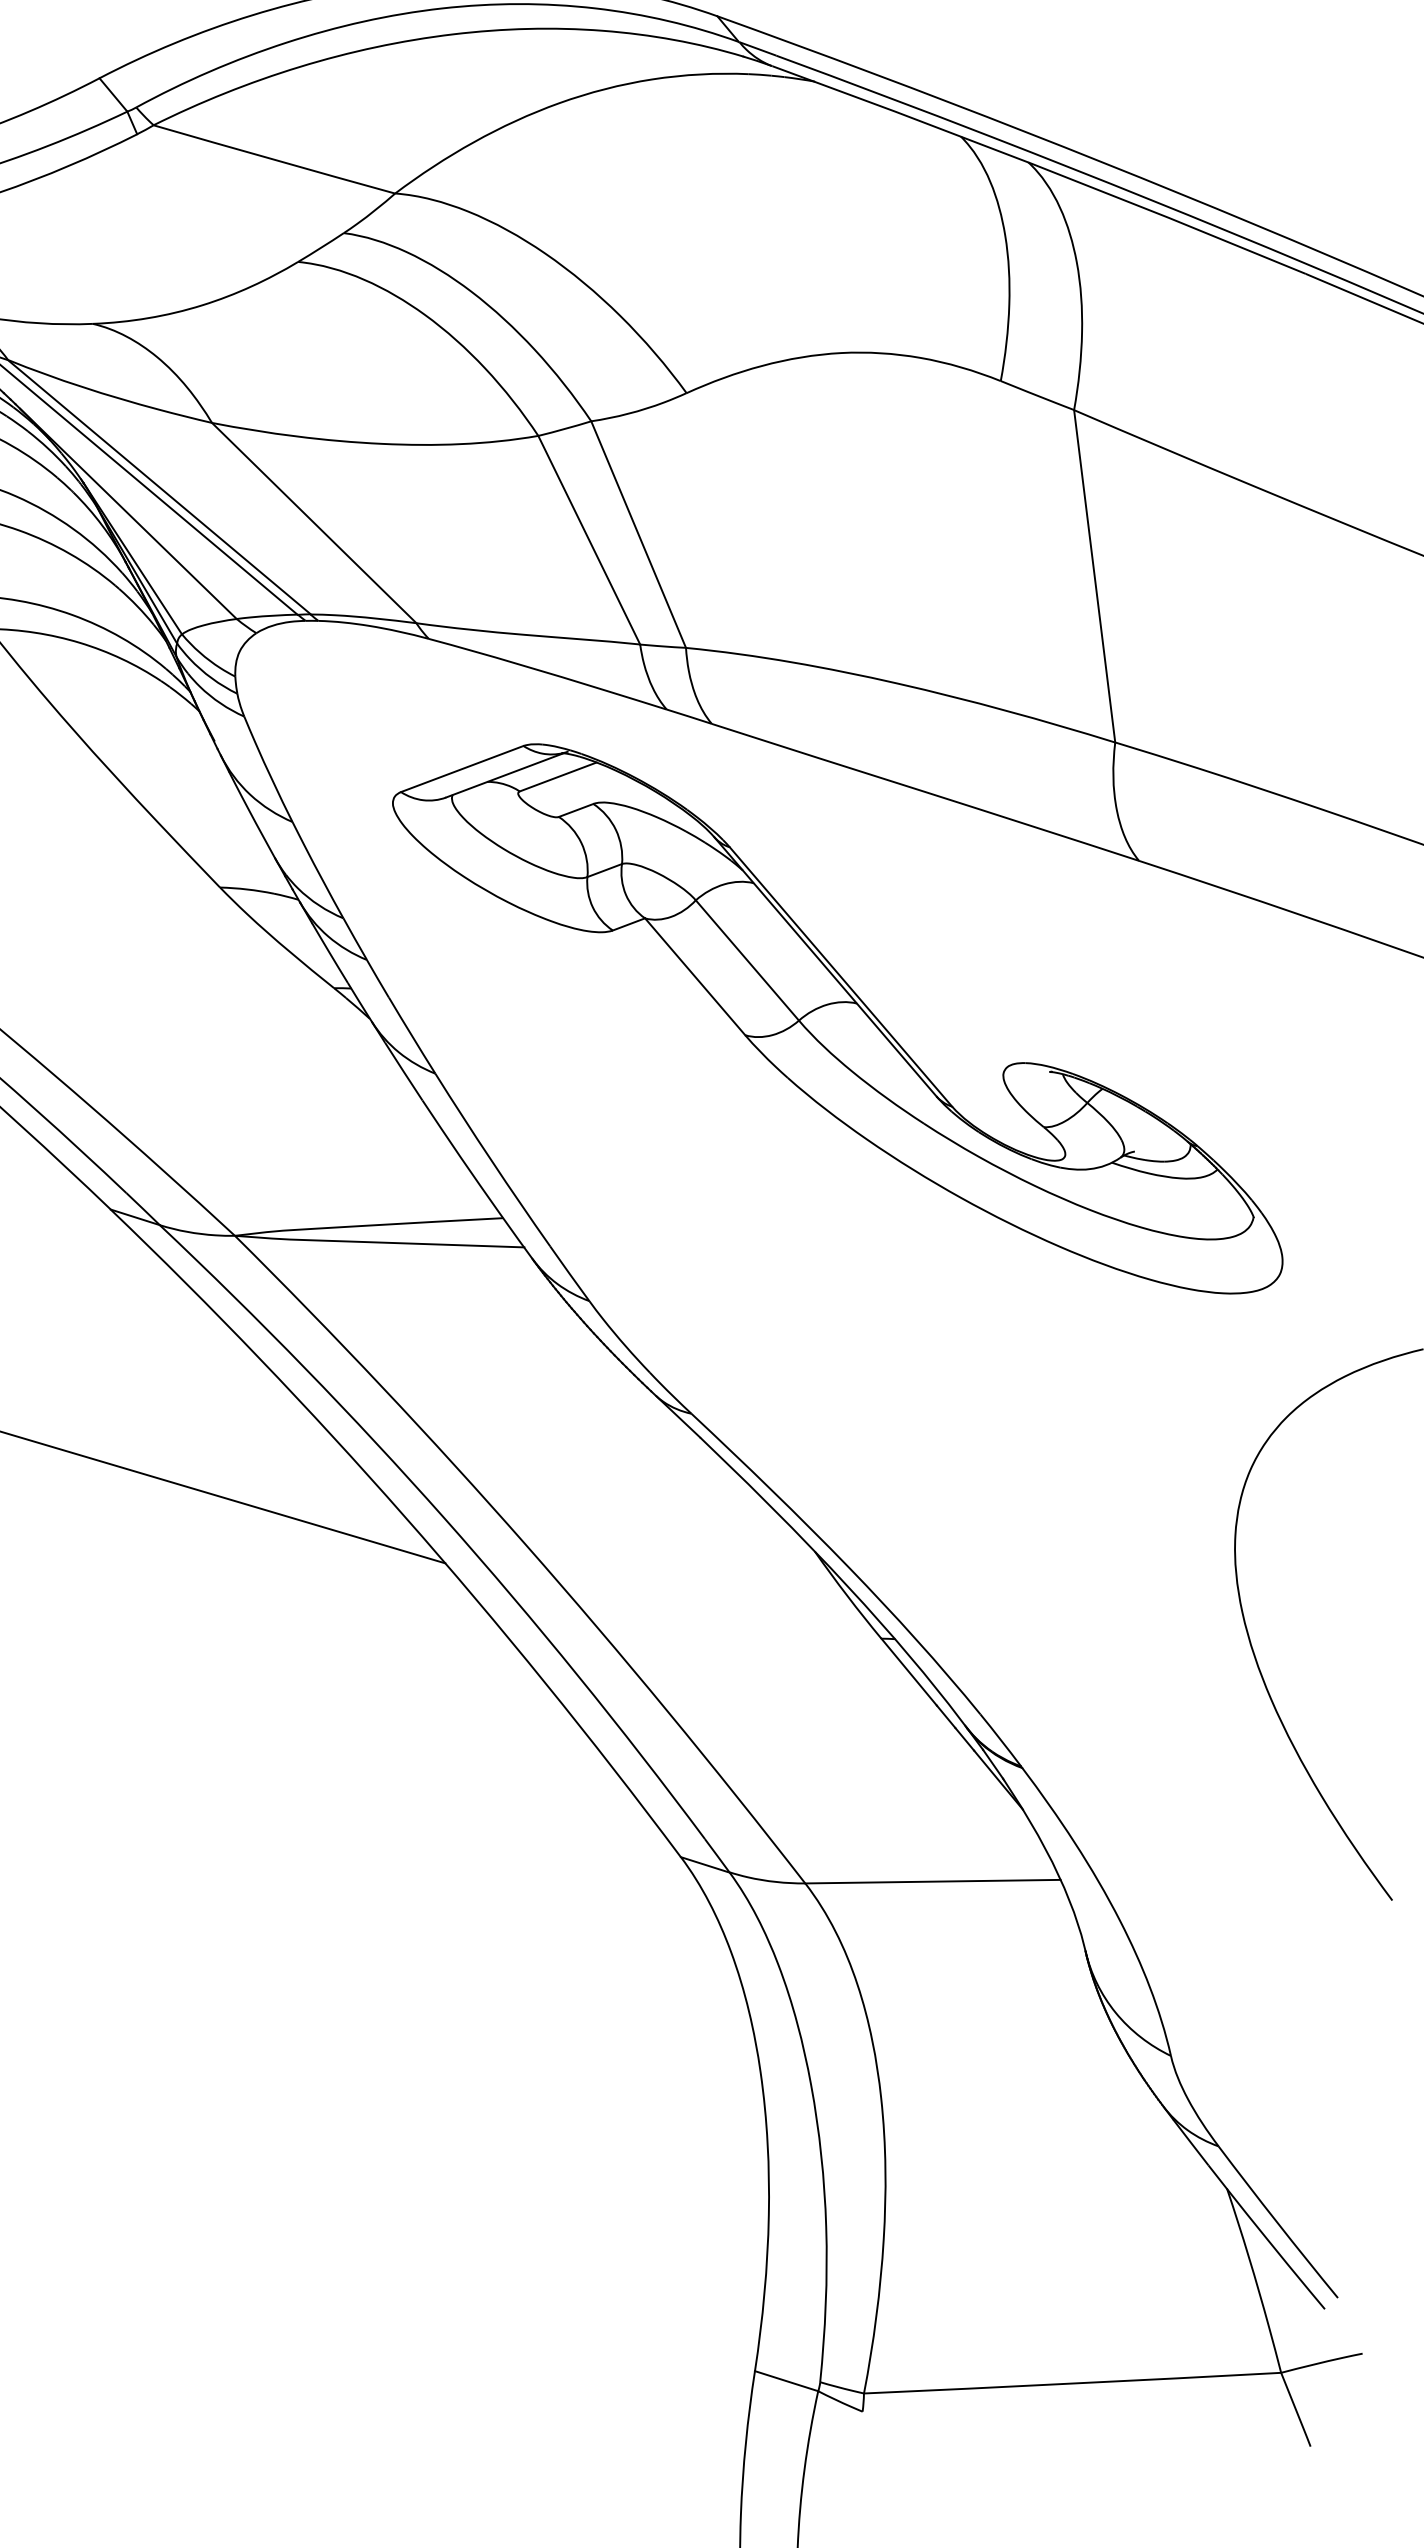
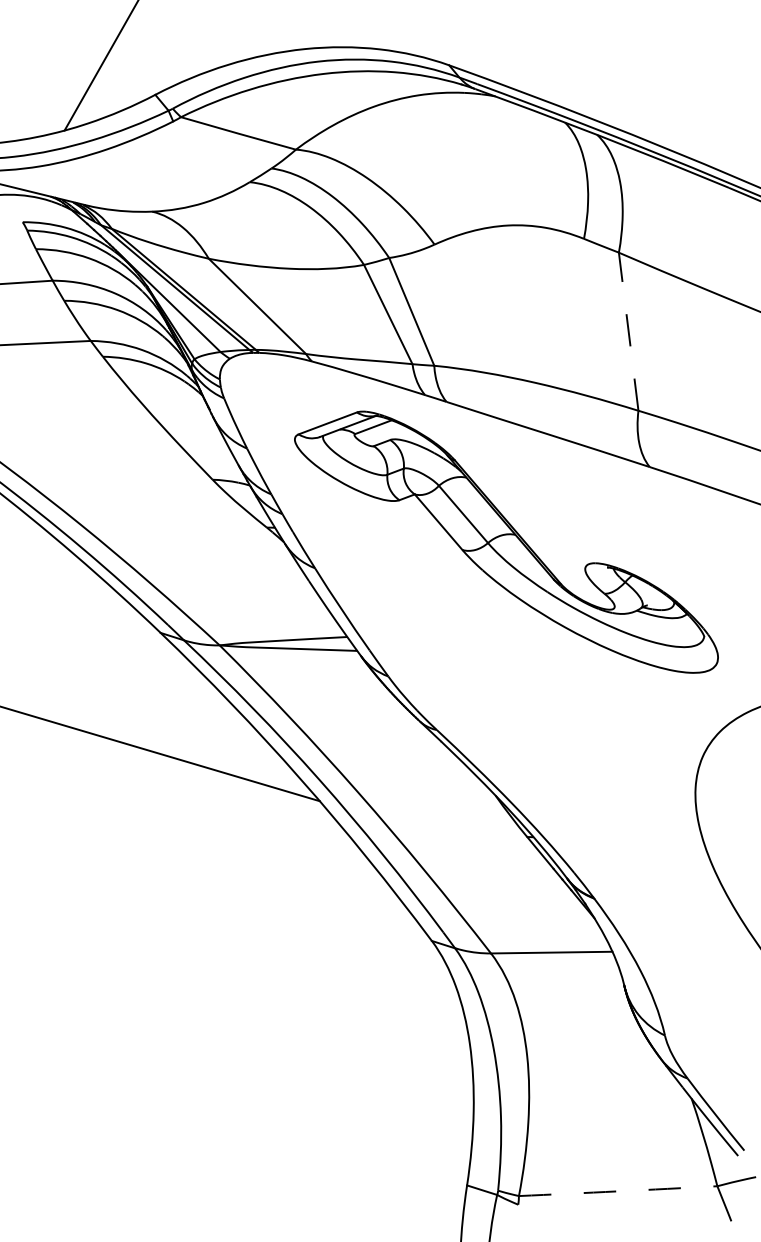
line: (1094, 575) -> (628, 331), solid -> dashed
arc: (1073, 2383) -> (618, 1191), solid -> dashed

